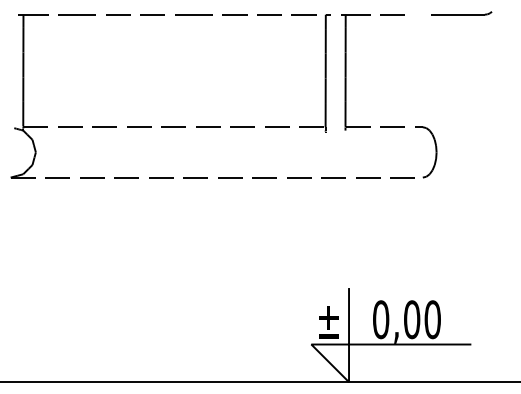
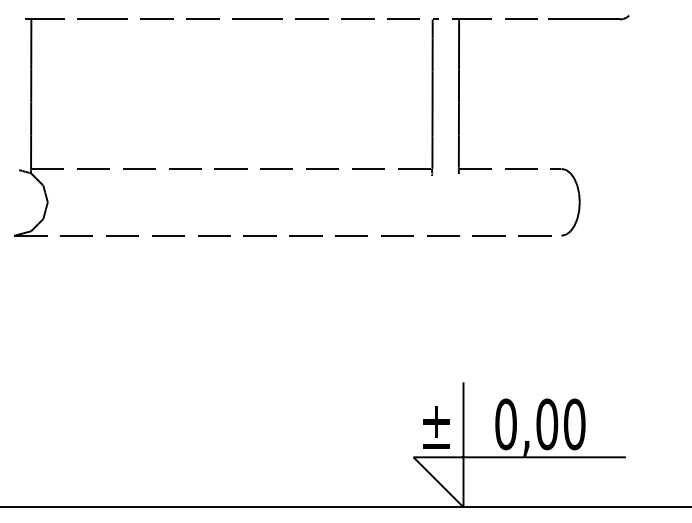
part: (461, 13) -> (588, 17), moved

